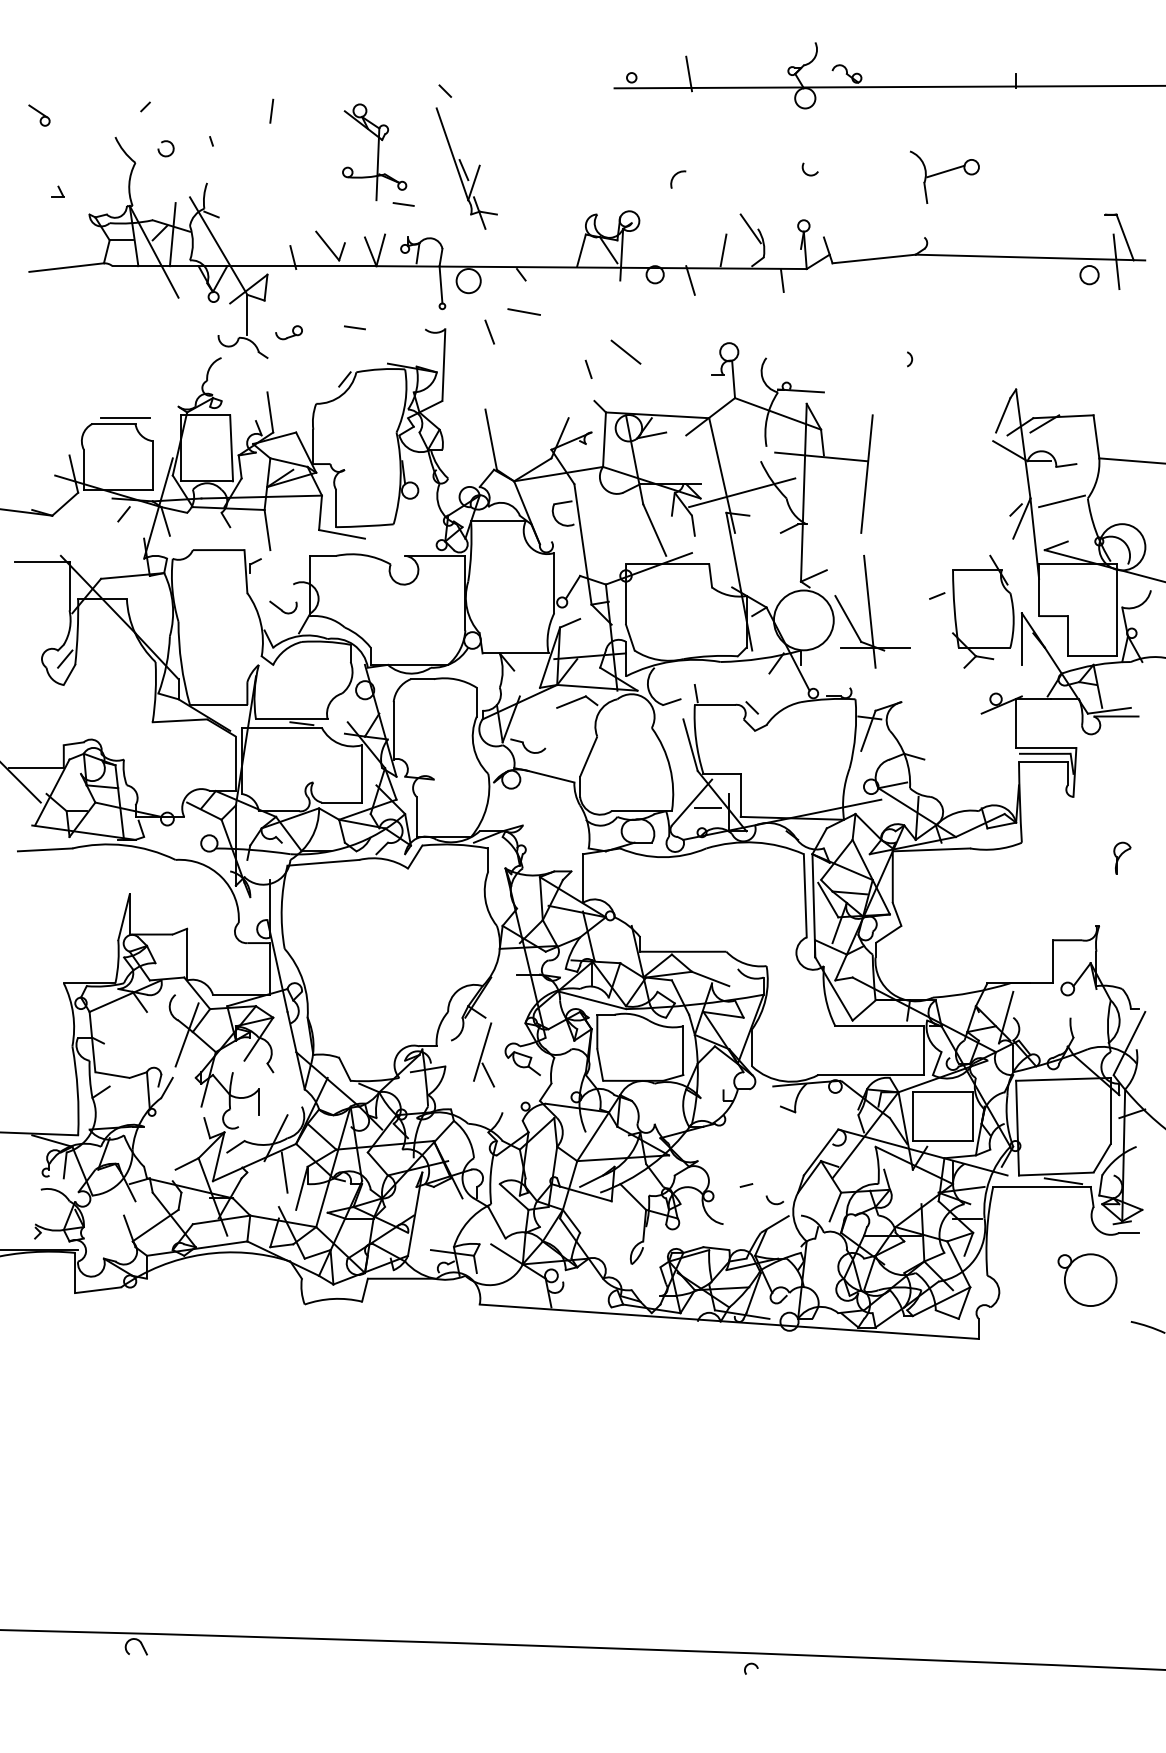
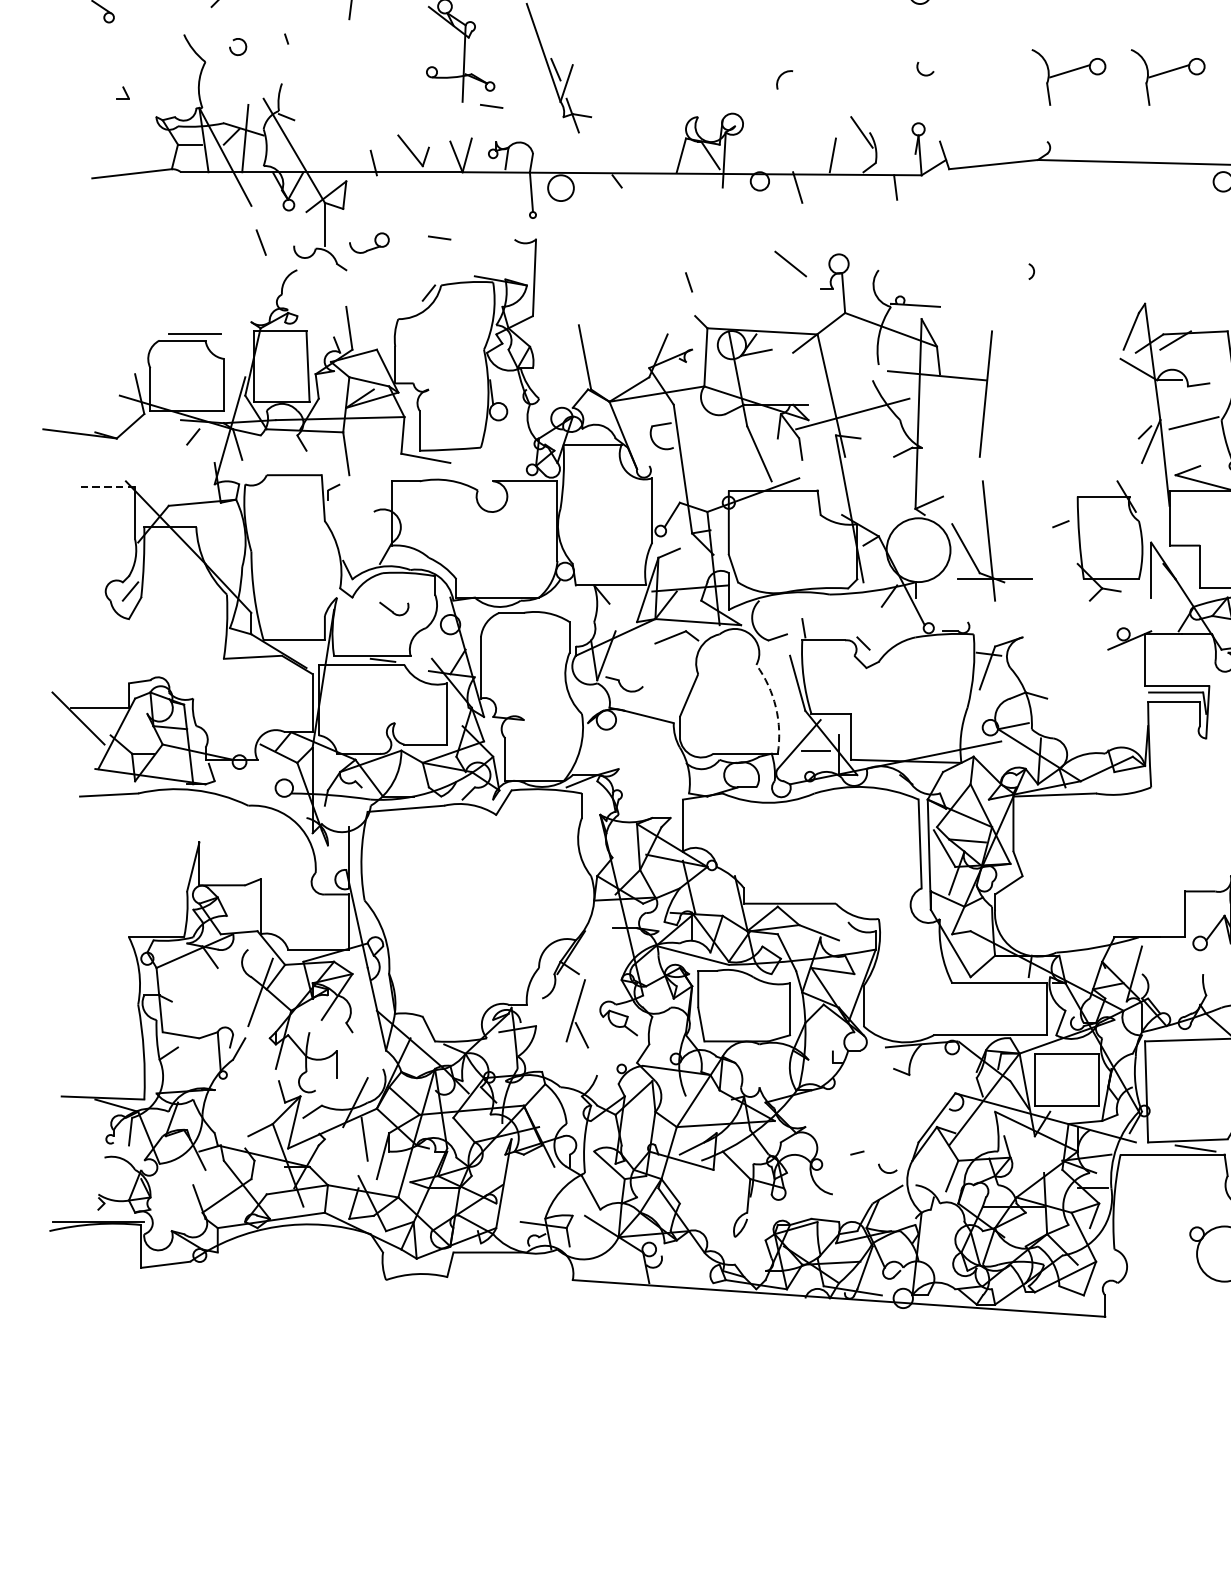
part: (1037, 176) -> (1167, 76), added
line: (523, 311) -> (619, 220), removed
line: (489, 331) -> (260, 241), moved
part: (288, 332) -> (368, 243), size x1.4
line: (625, 351) -> (790, 263), moved
line: (41, 561) -> (105, 487), solid -> dashed
part: (283, 607) -> (394, 608), moved
arc: (670, 767) -> (776, 707), solid -> dashed

